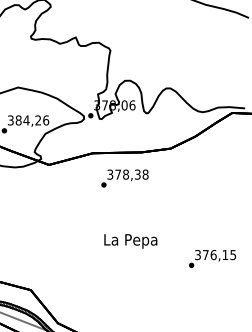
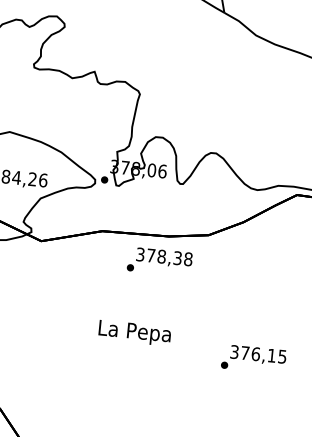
text: (124, 178) -> (159, 261), moved
text: (130, 241) -> (134, 333), moved
text: (212, 258) -> (253, 358), moved

